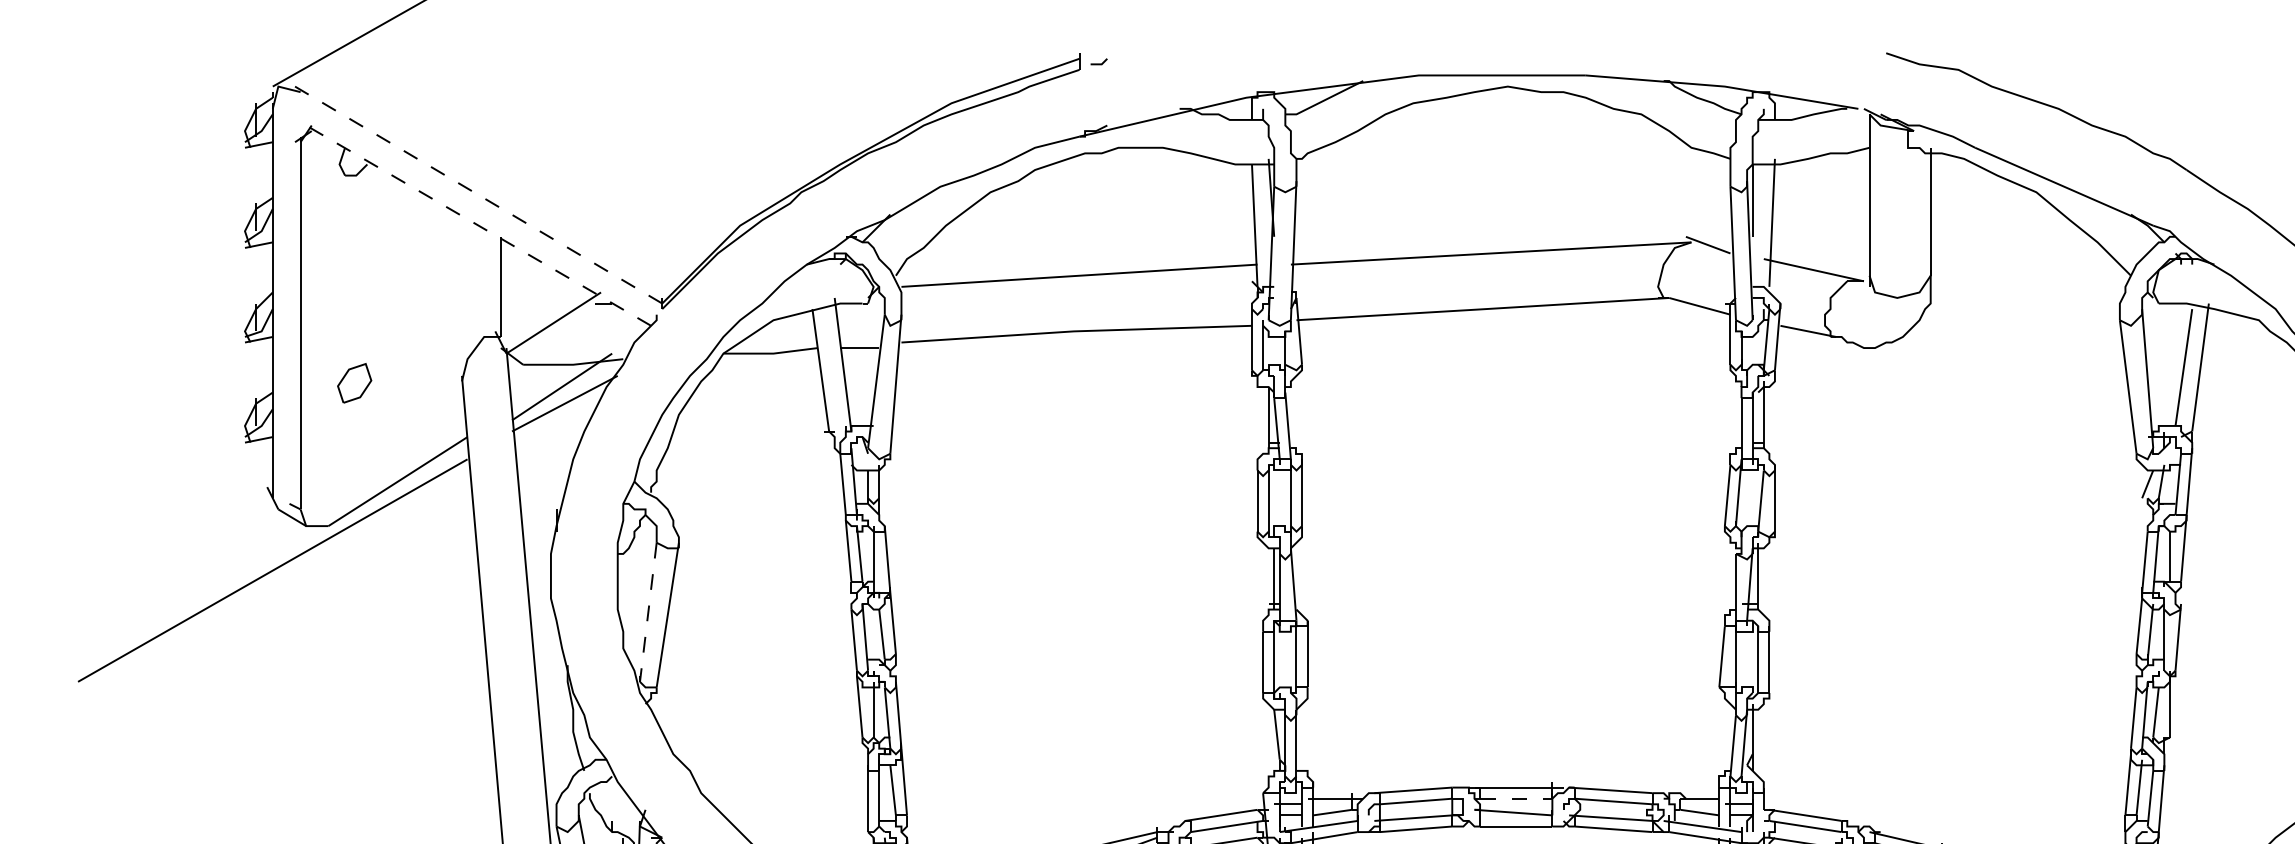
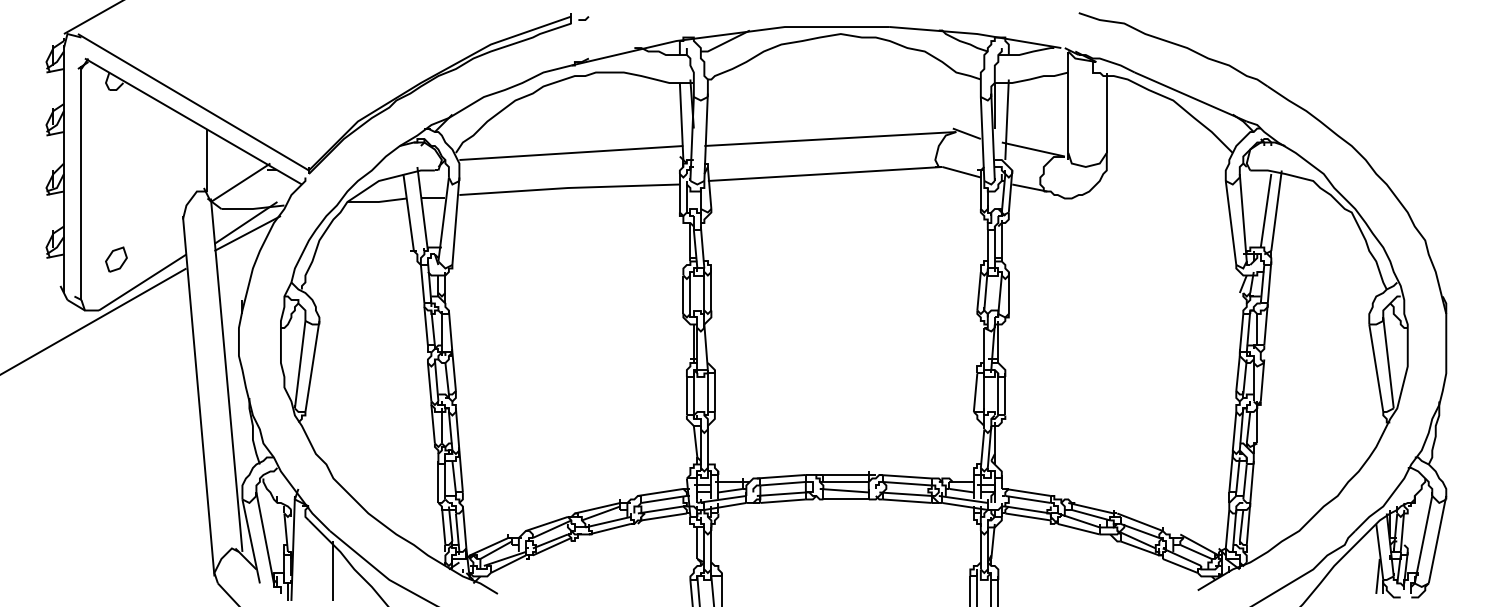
line: (478, 195) -> (193, 102), dashed -> solid
line: (478, 225) -> (193, 121), dashed -> solid
part: (354, 383) -> (116, 259), moved
line: (648, 613) -> (300, 365), dashed -> solid
line: (1516, 797) -> (846, 481), dashed -> solid

